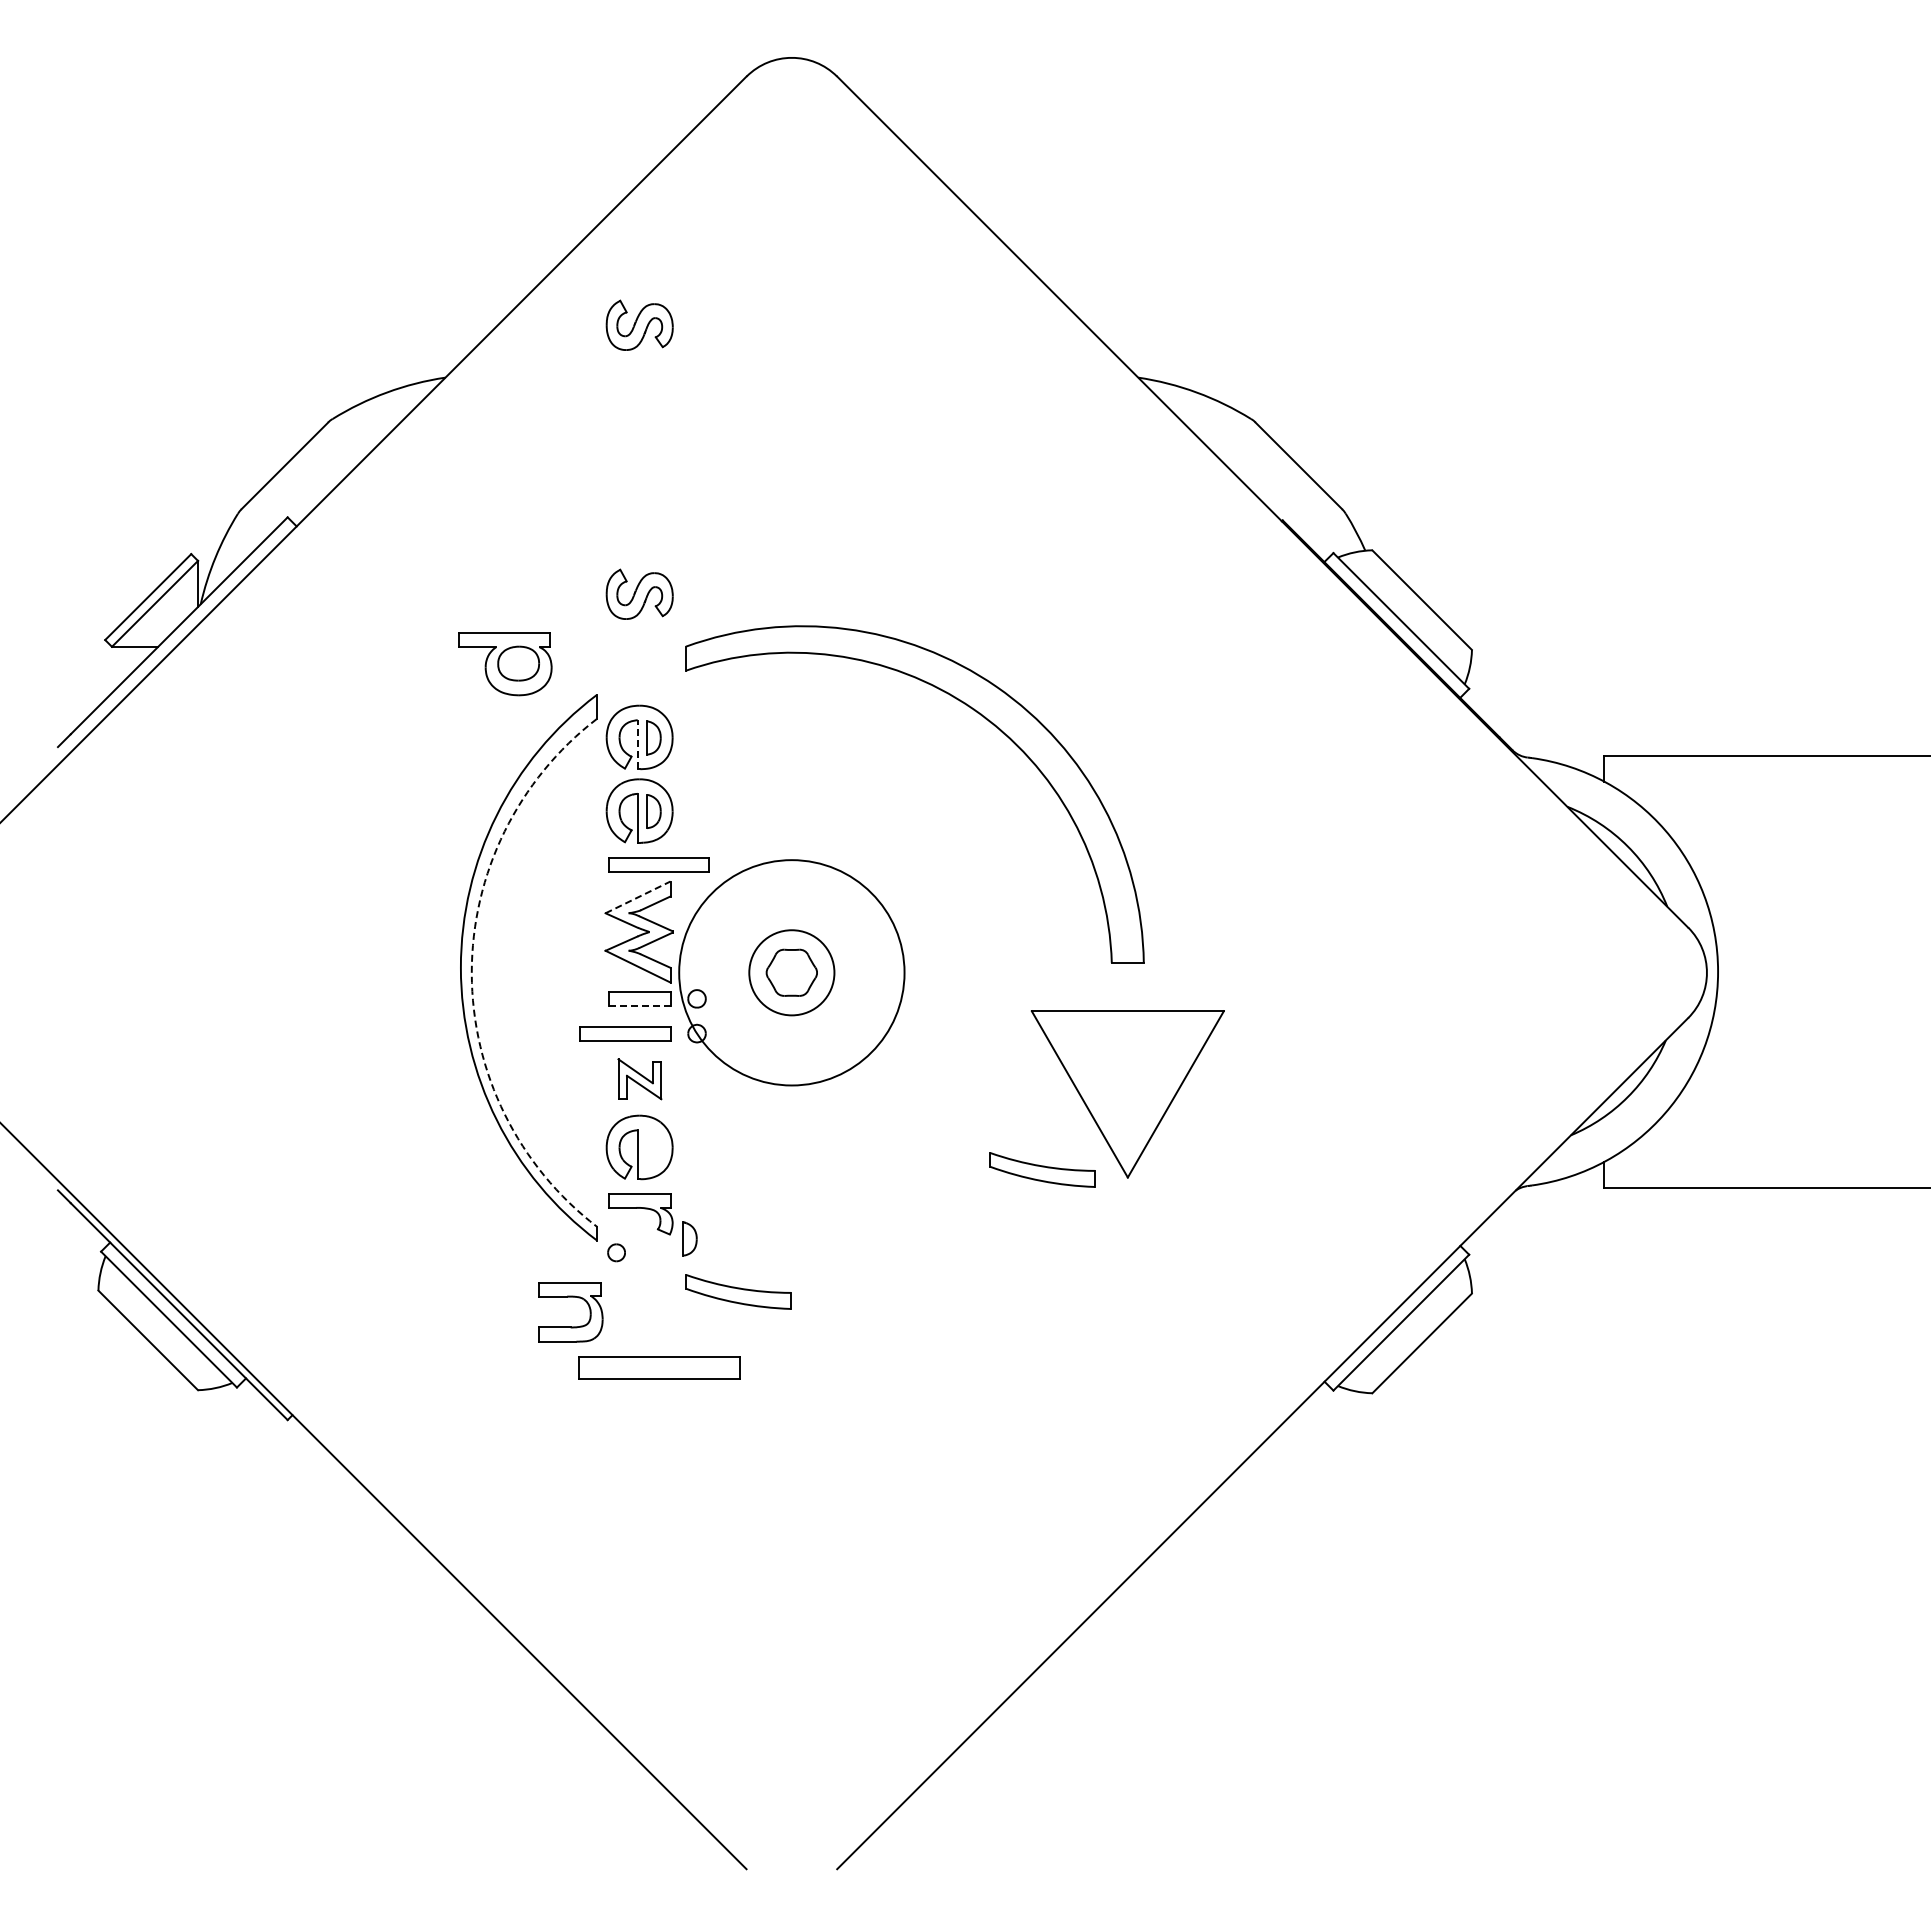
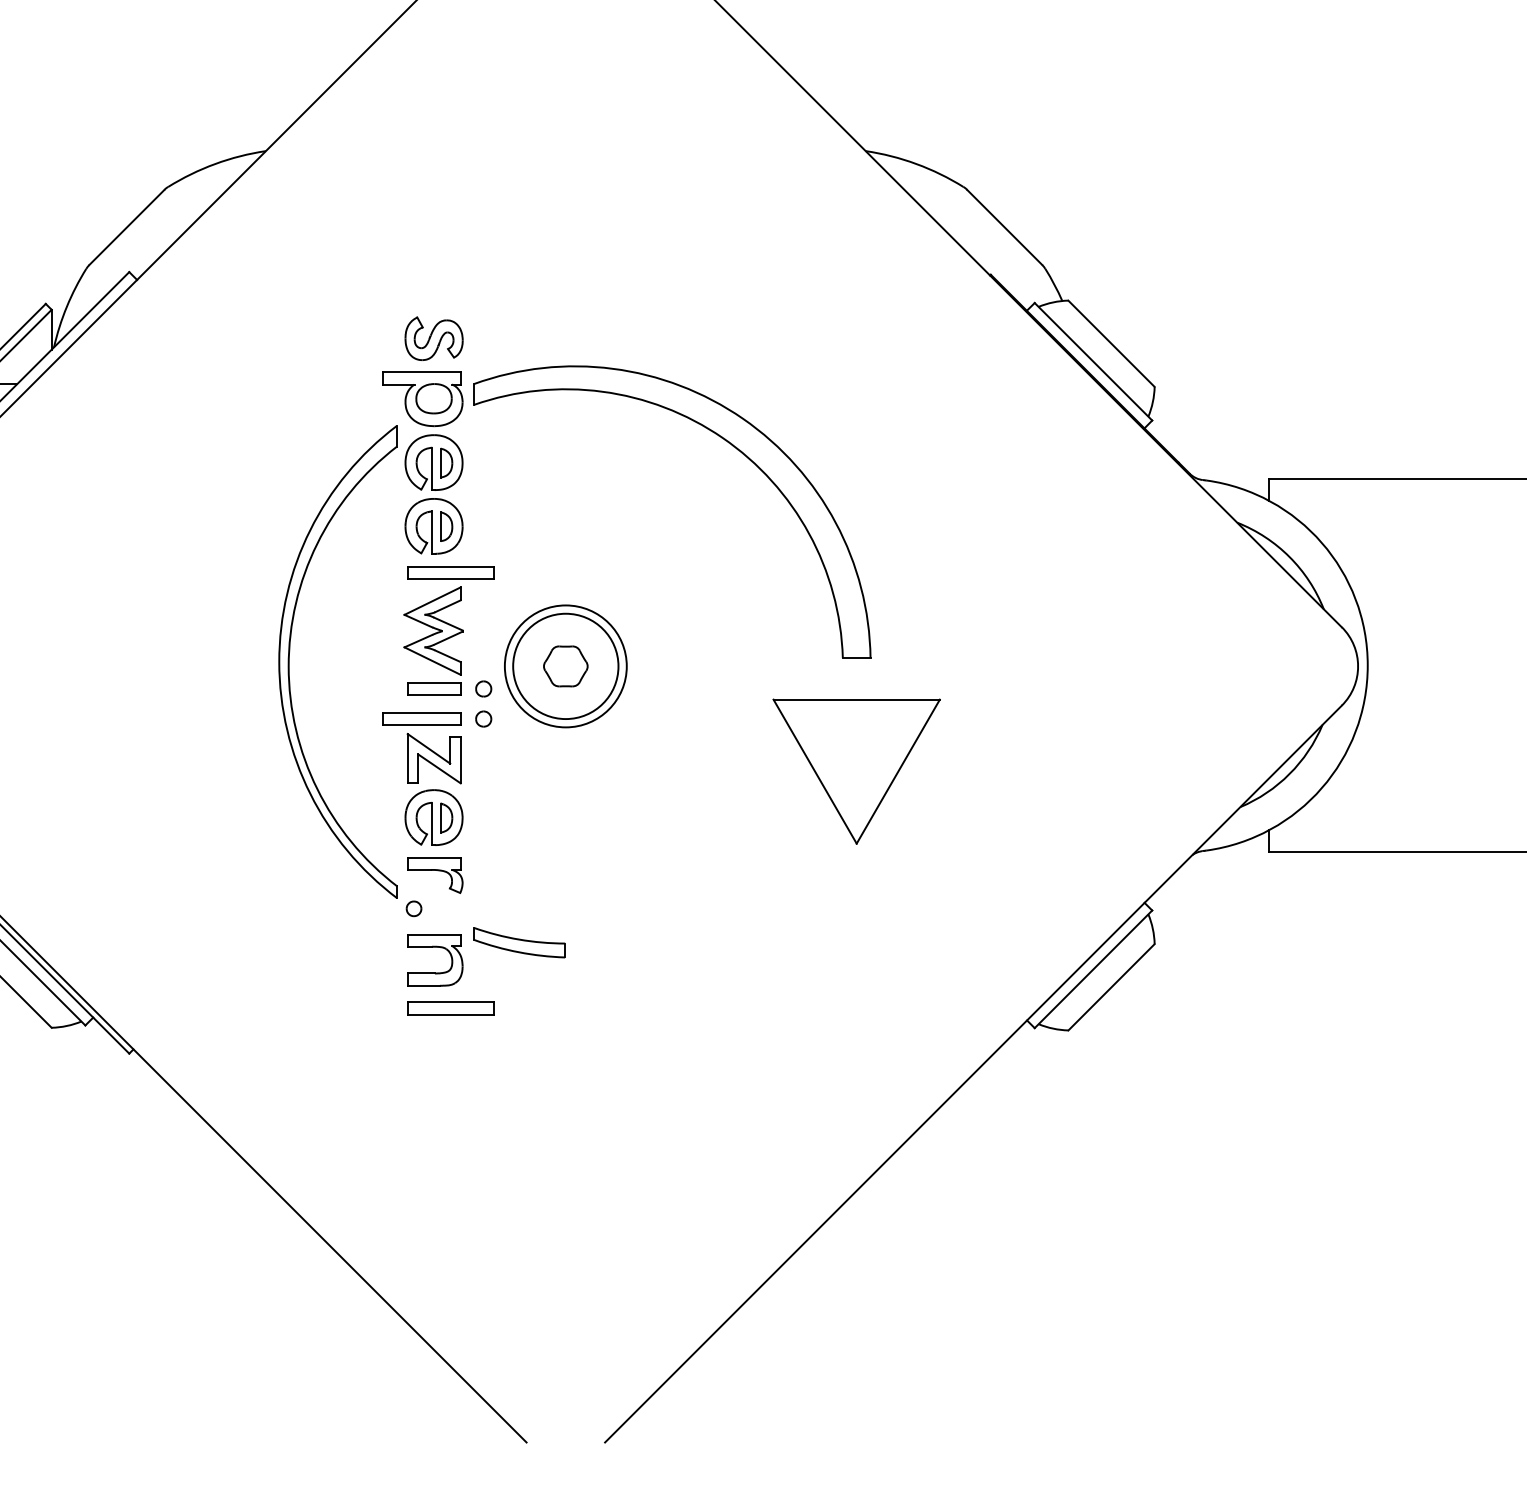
part: (639, 324) -> (433, 105), removed
part: (505, 664) -> (422, 399), moved
line: (637, 744) -> (432, 468), dashed -> solid
line: (638, 897) -> (433, 601), dashed -> solid
circle: (791, 972) -> (565, 666), size x0.62
circle: (791, 972) -> (565, 666), size x1.43
arc: (471, 973) -> (288, 667), dashed -> solid
line: (639, 1005) -> (433, 694), dashed -> solid
part: (639, 1078) -> (433, 757), size x1.43
part: (1042, 1169) -> (782, 836), removed
part: (689, 1238) -> (446, 817), moved
part: (570, 1326) -> (434, 972), moved
part: (658, 1367) -> (450, 1008), size x0.62

